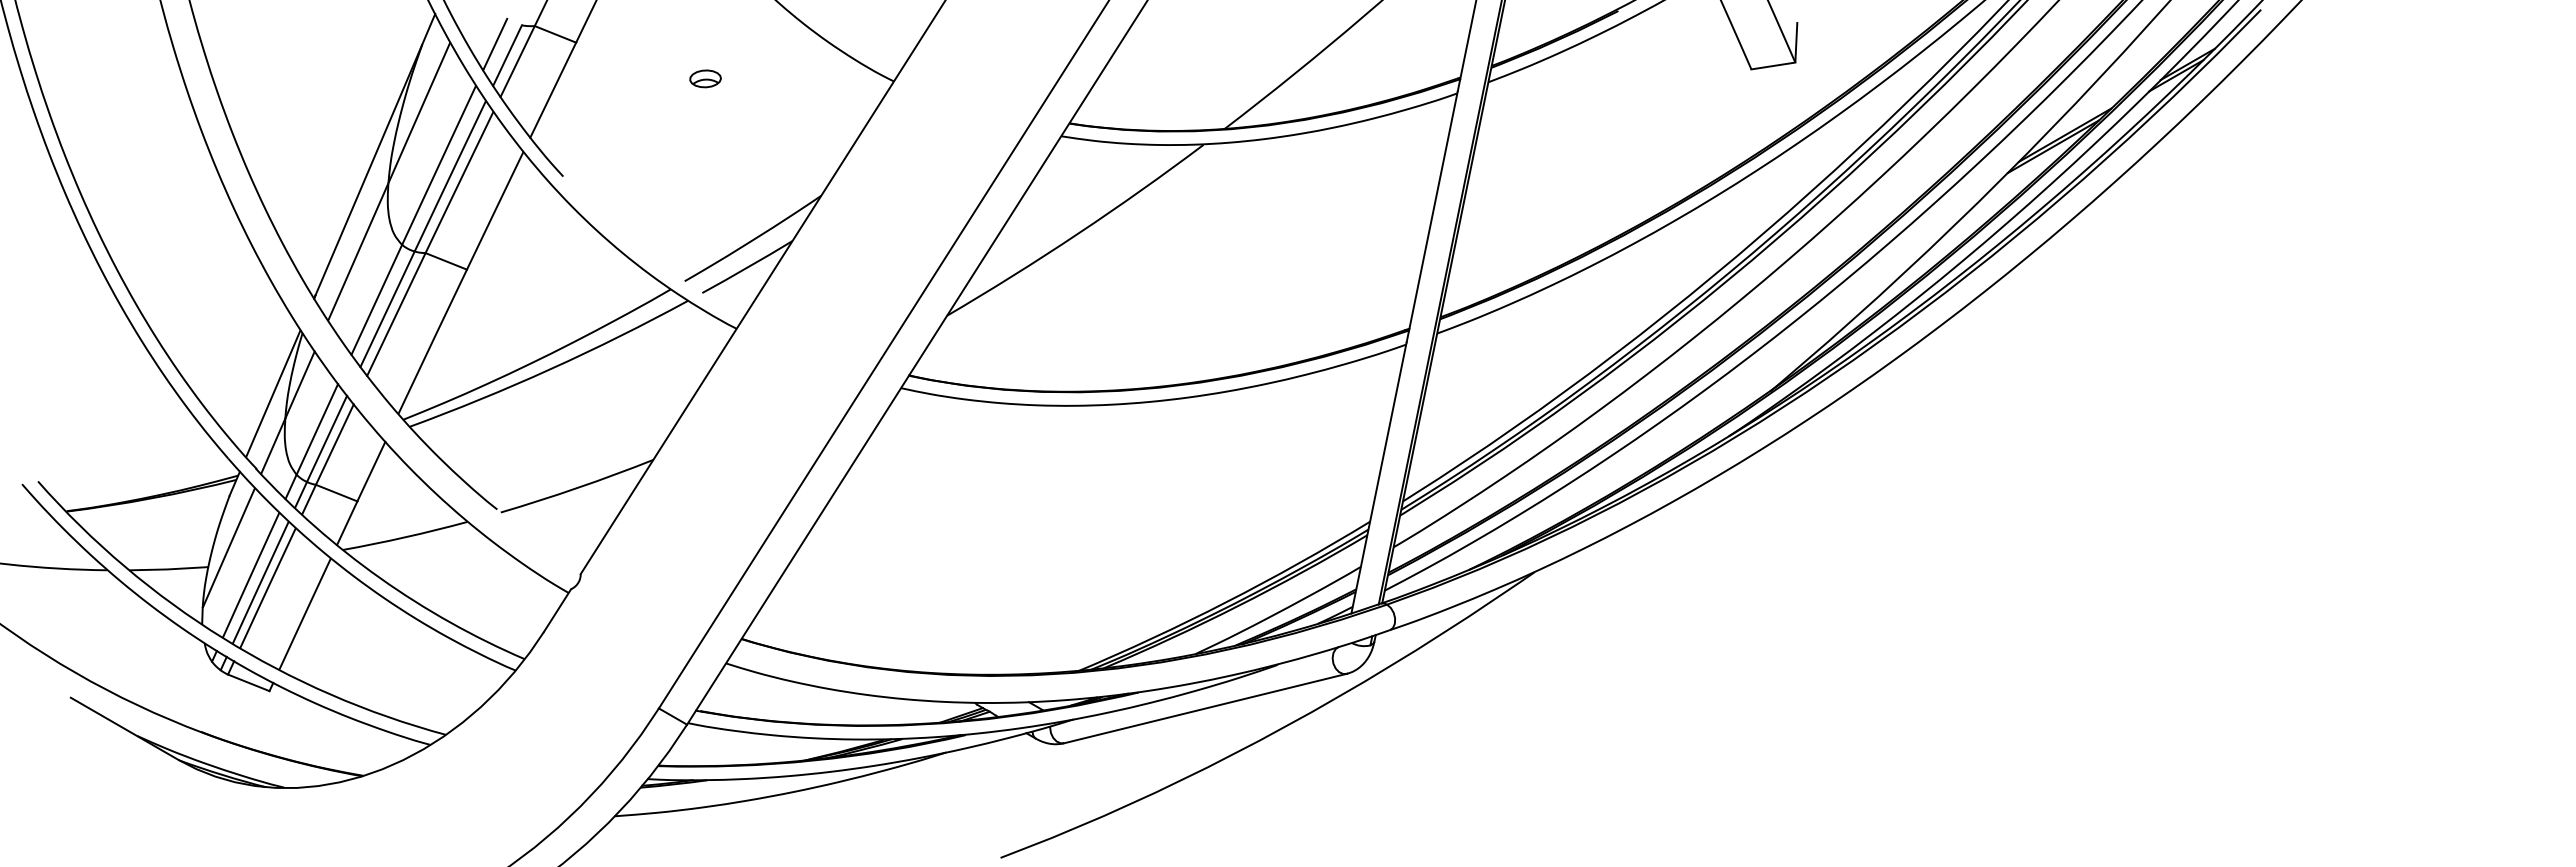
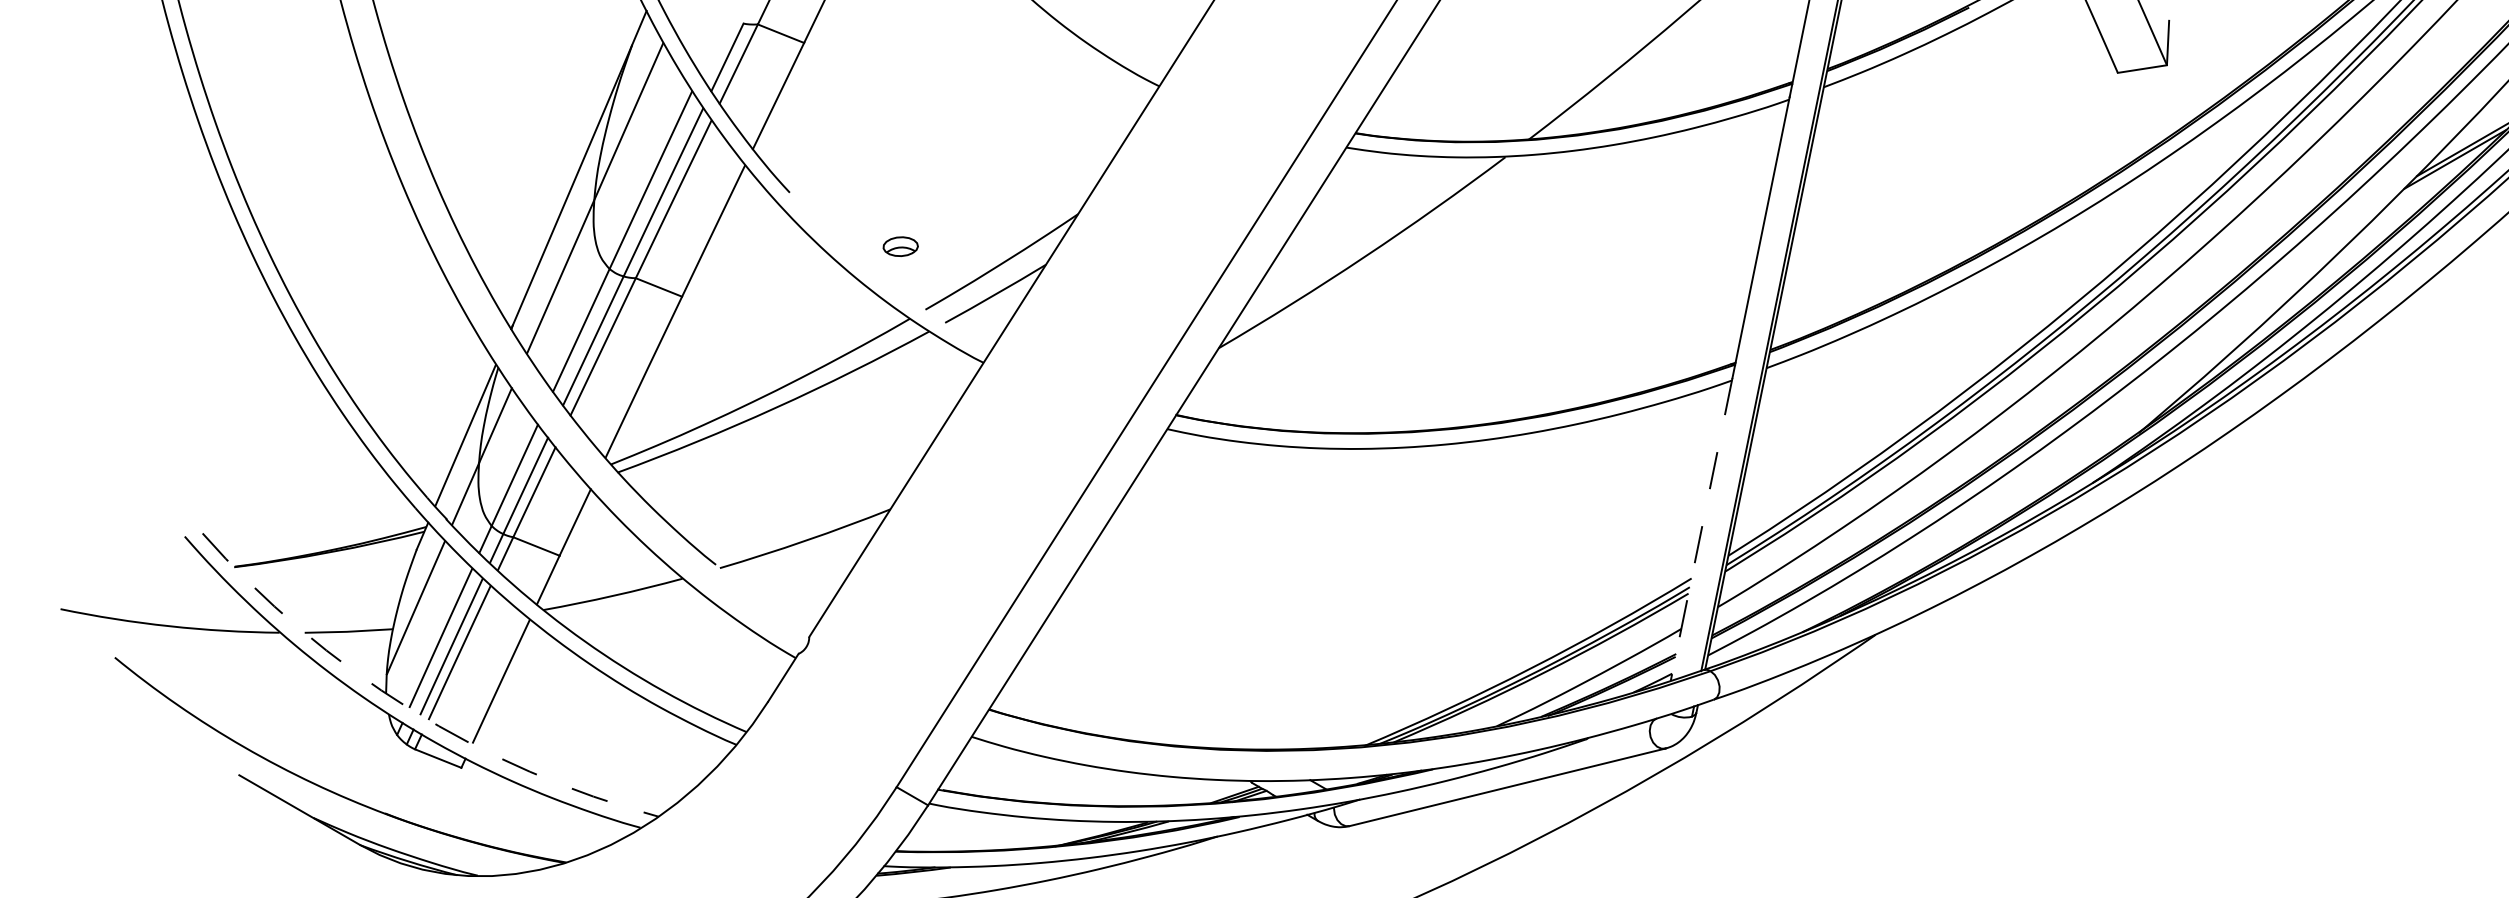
line: (495, 44) -> (713, 45), removed
part: (705, 78) -> (900, 246), moved
line: (1378, 478) -> (1701, 530), solid -> dashed
arc: (223, 638) -> (409, 709), solid -> dashed

